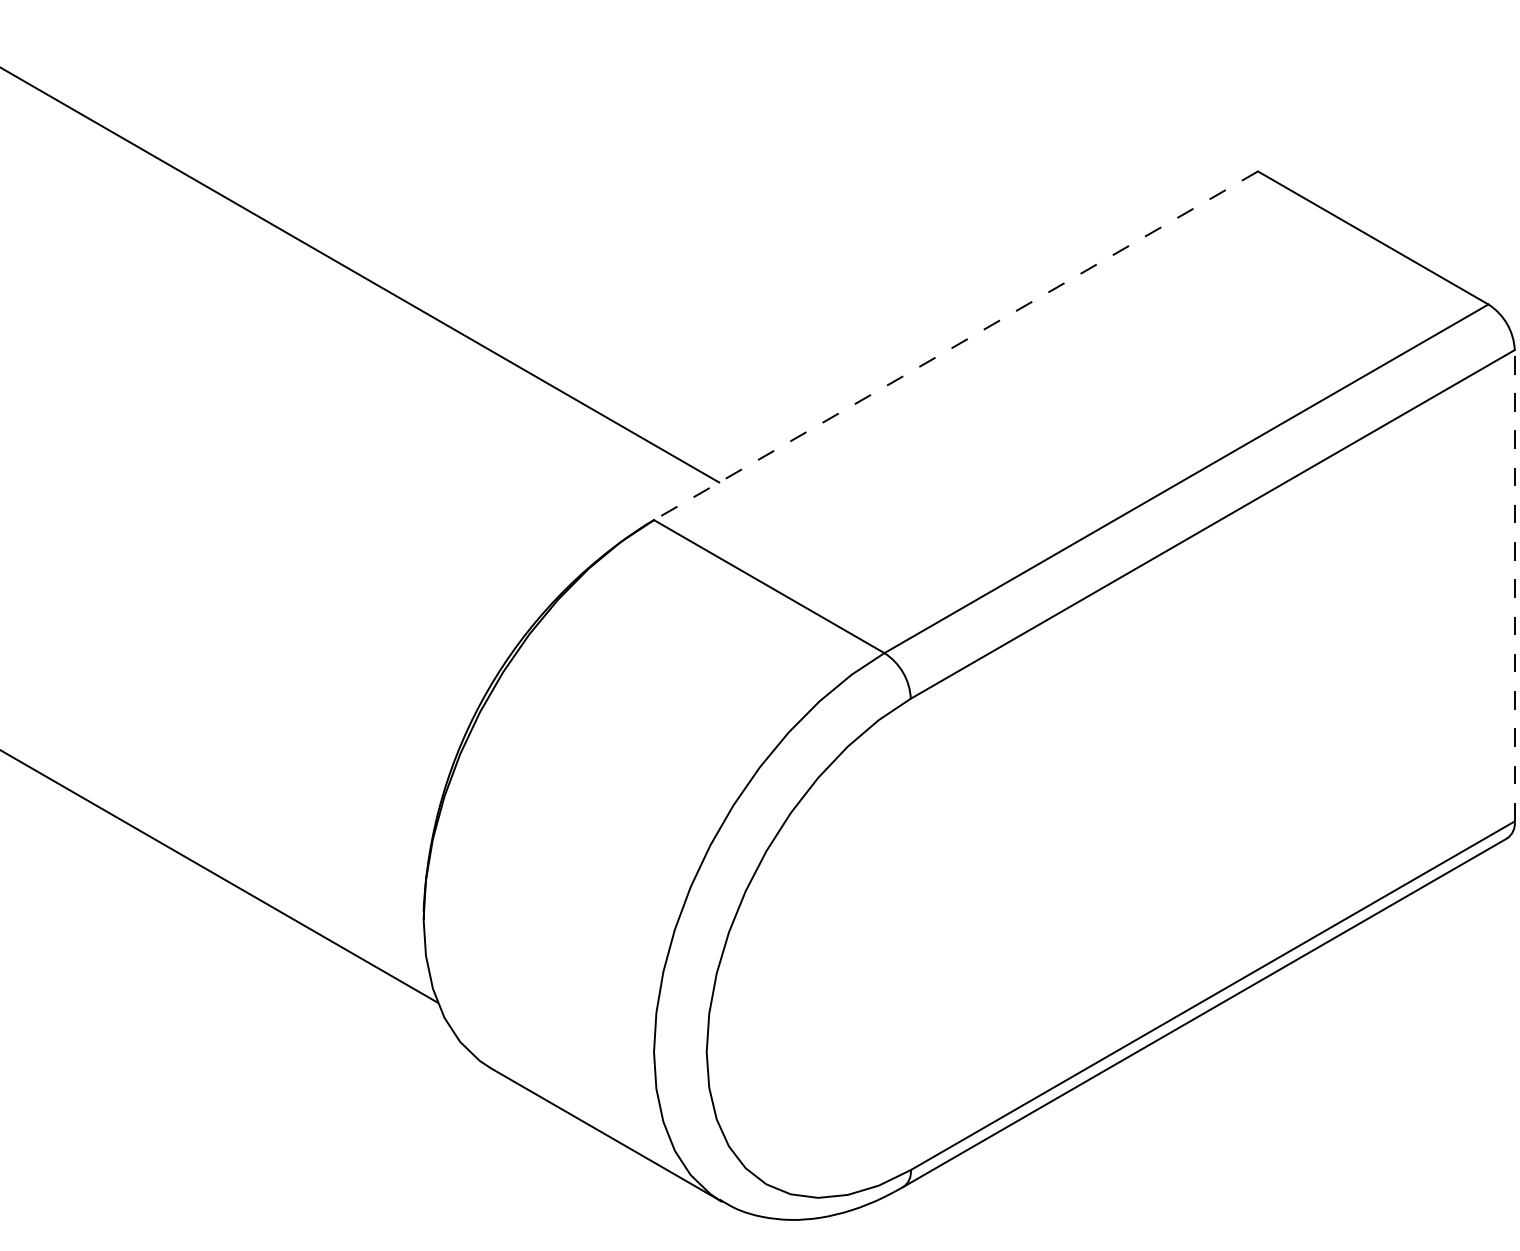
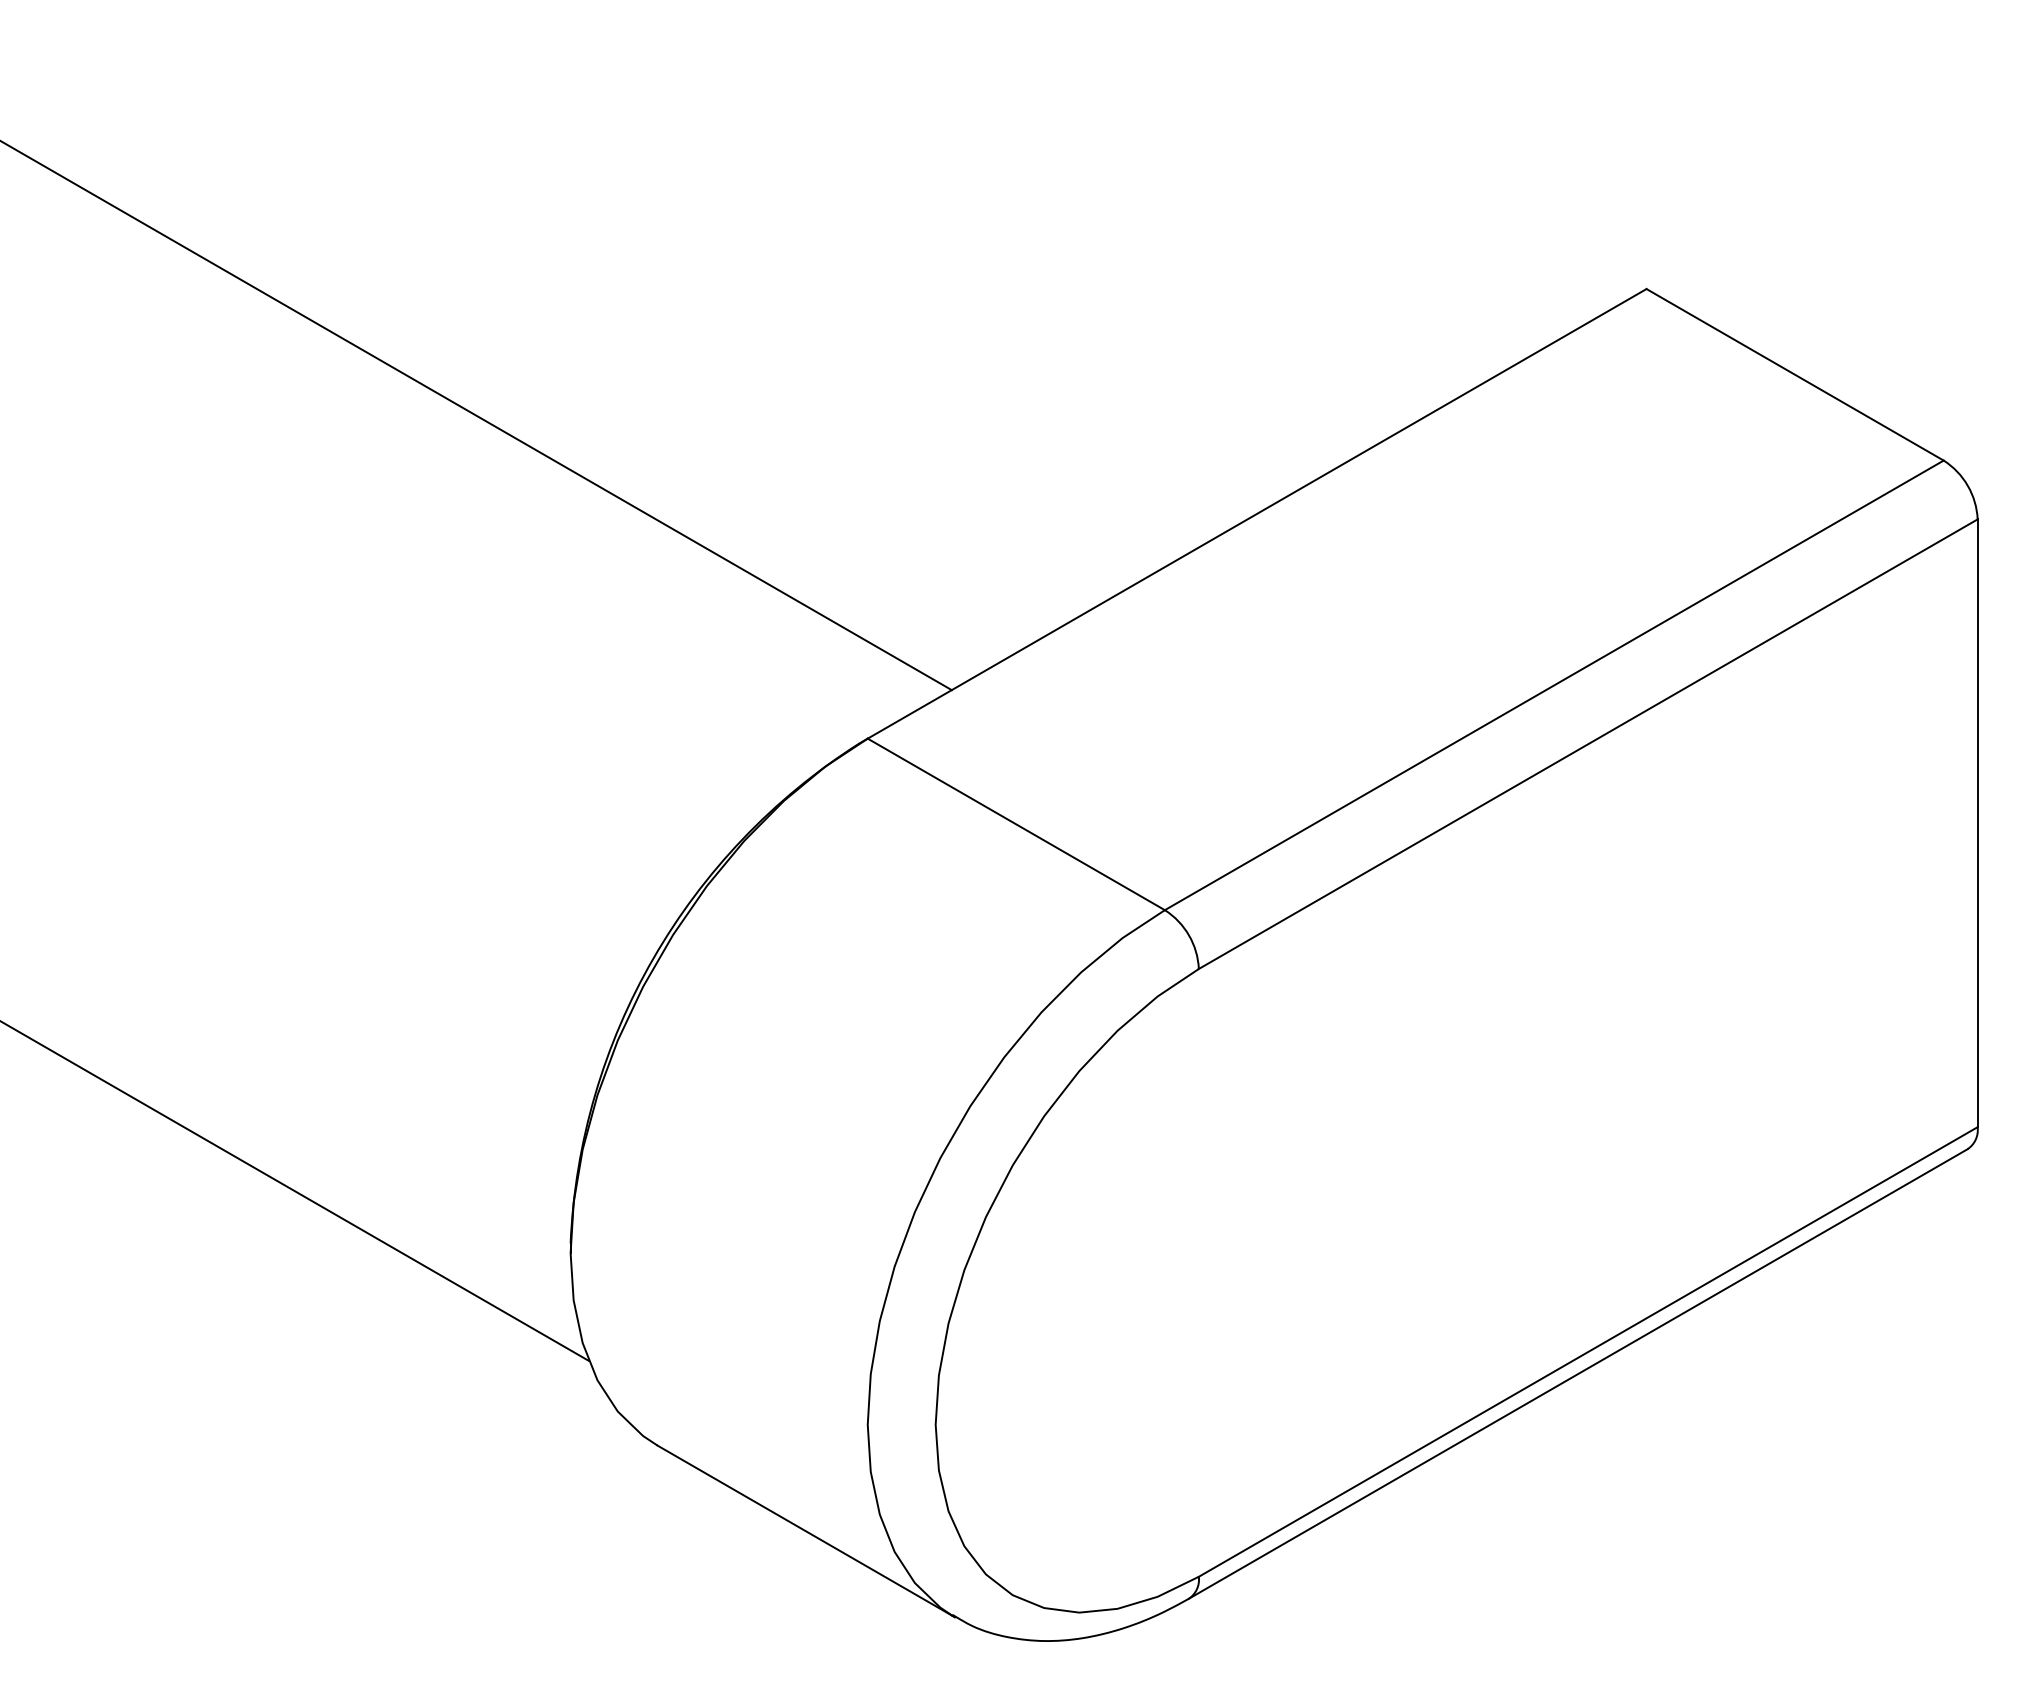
line: (956, 345) -> (1257, 513), dashed -> solid
line: (1514, 585) -> (1977, 823), dashed -> solid

